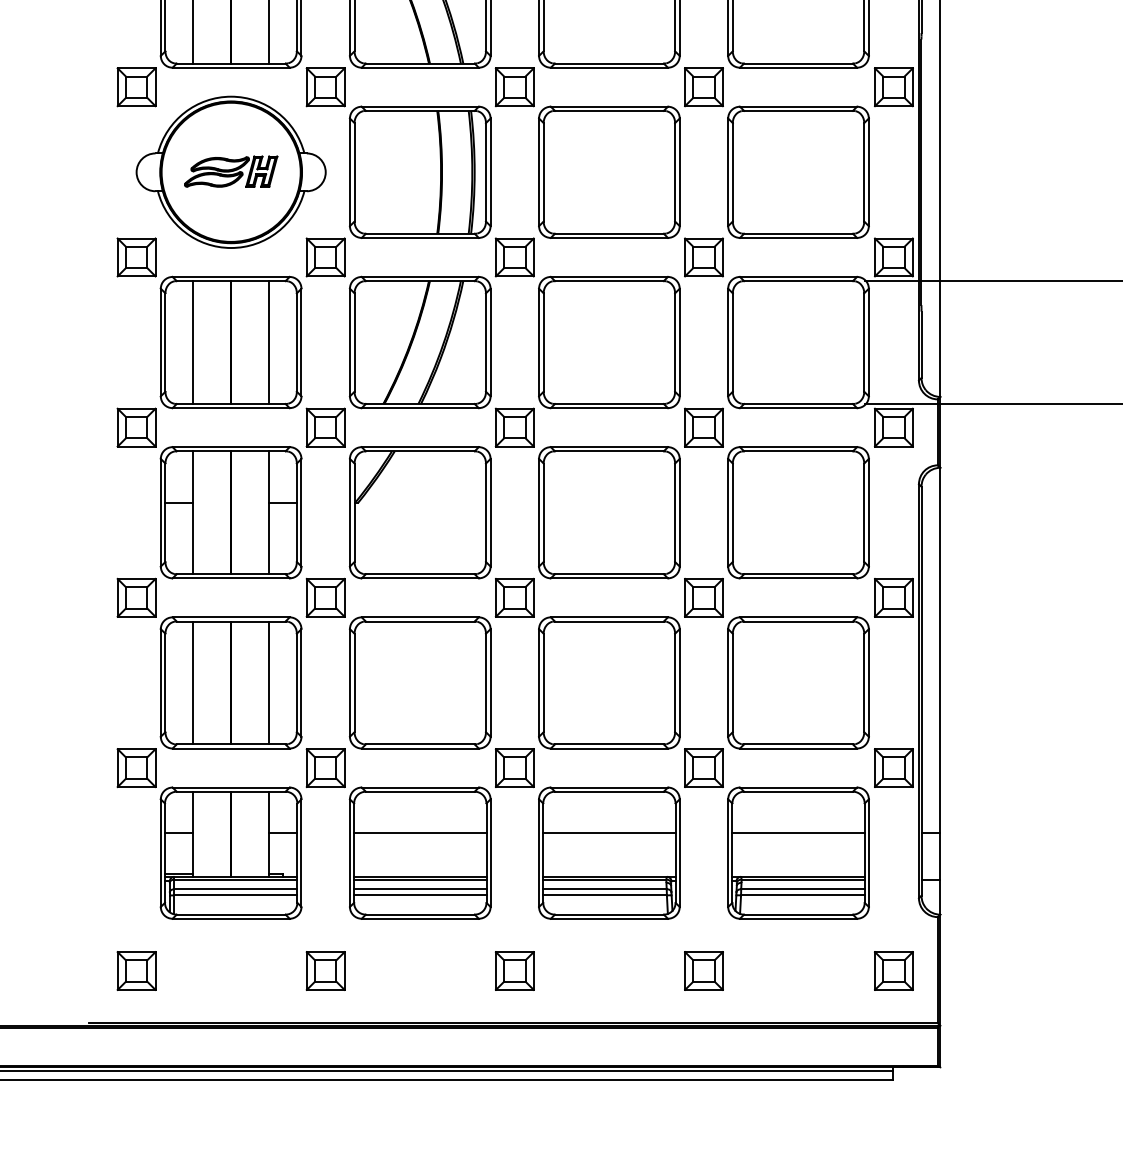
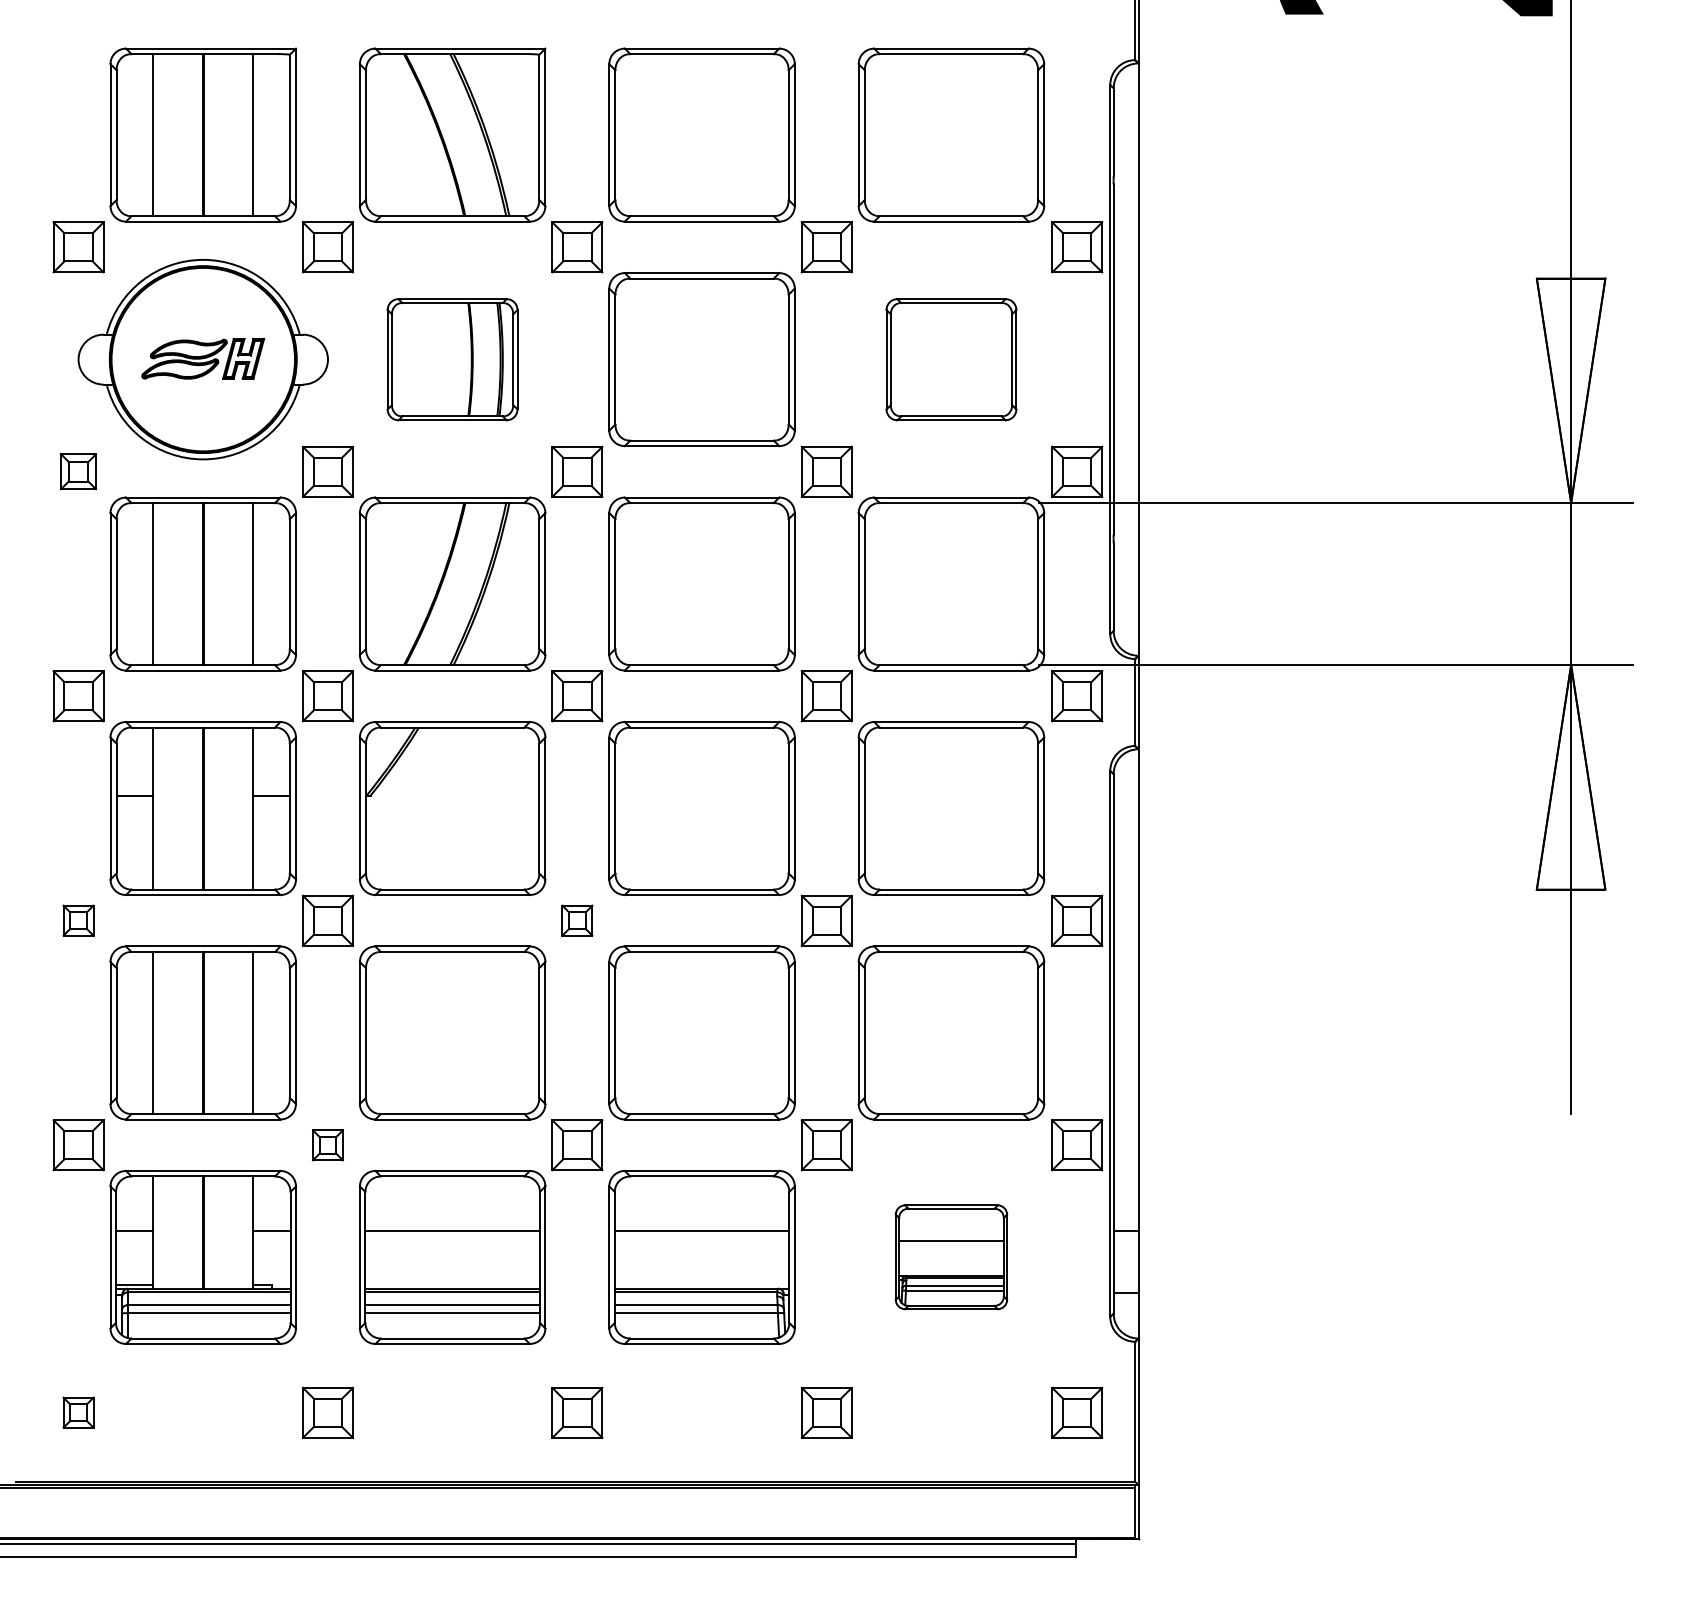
part: (420, 172) -> (452, 359), size x0.7
part: (798, 172) -> (951, 359), size x0.7
part: (136, 257) -> (78, 471), size x0.7
part: (136, 597) -> (78, 920), size x0.6
part: (514, 597) -> (577, 920), size x0.6
part: (325, 768) -> (327, 1145), size x0.6
part: (798, 852) -> (951, 1256), size x0.6
part: (136, 970) -> (78, 1412), size x0.6

